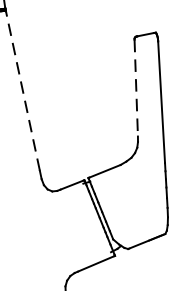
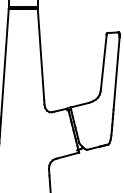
line: (21, 89) -> (40, 53), dashed -> solid
line: (135, 89) -> (103, 62), dashed -> solid

